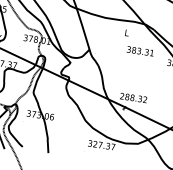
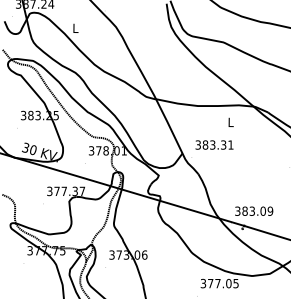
text: (140, 50) -> (214, 144), moved
text: (134, 97) -> (254, 210), 288.32 -> 383.09
text: (104, 145) -> (223, 283), 327.37 -> 377.05

